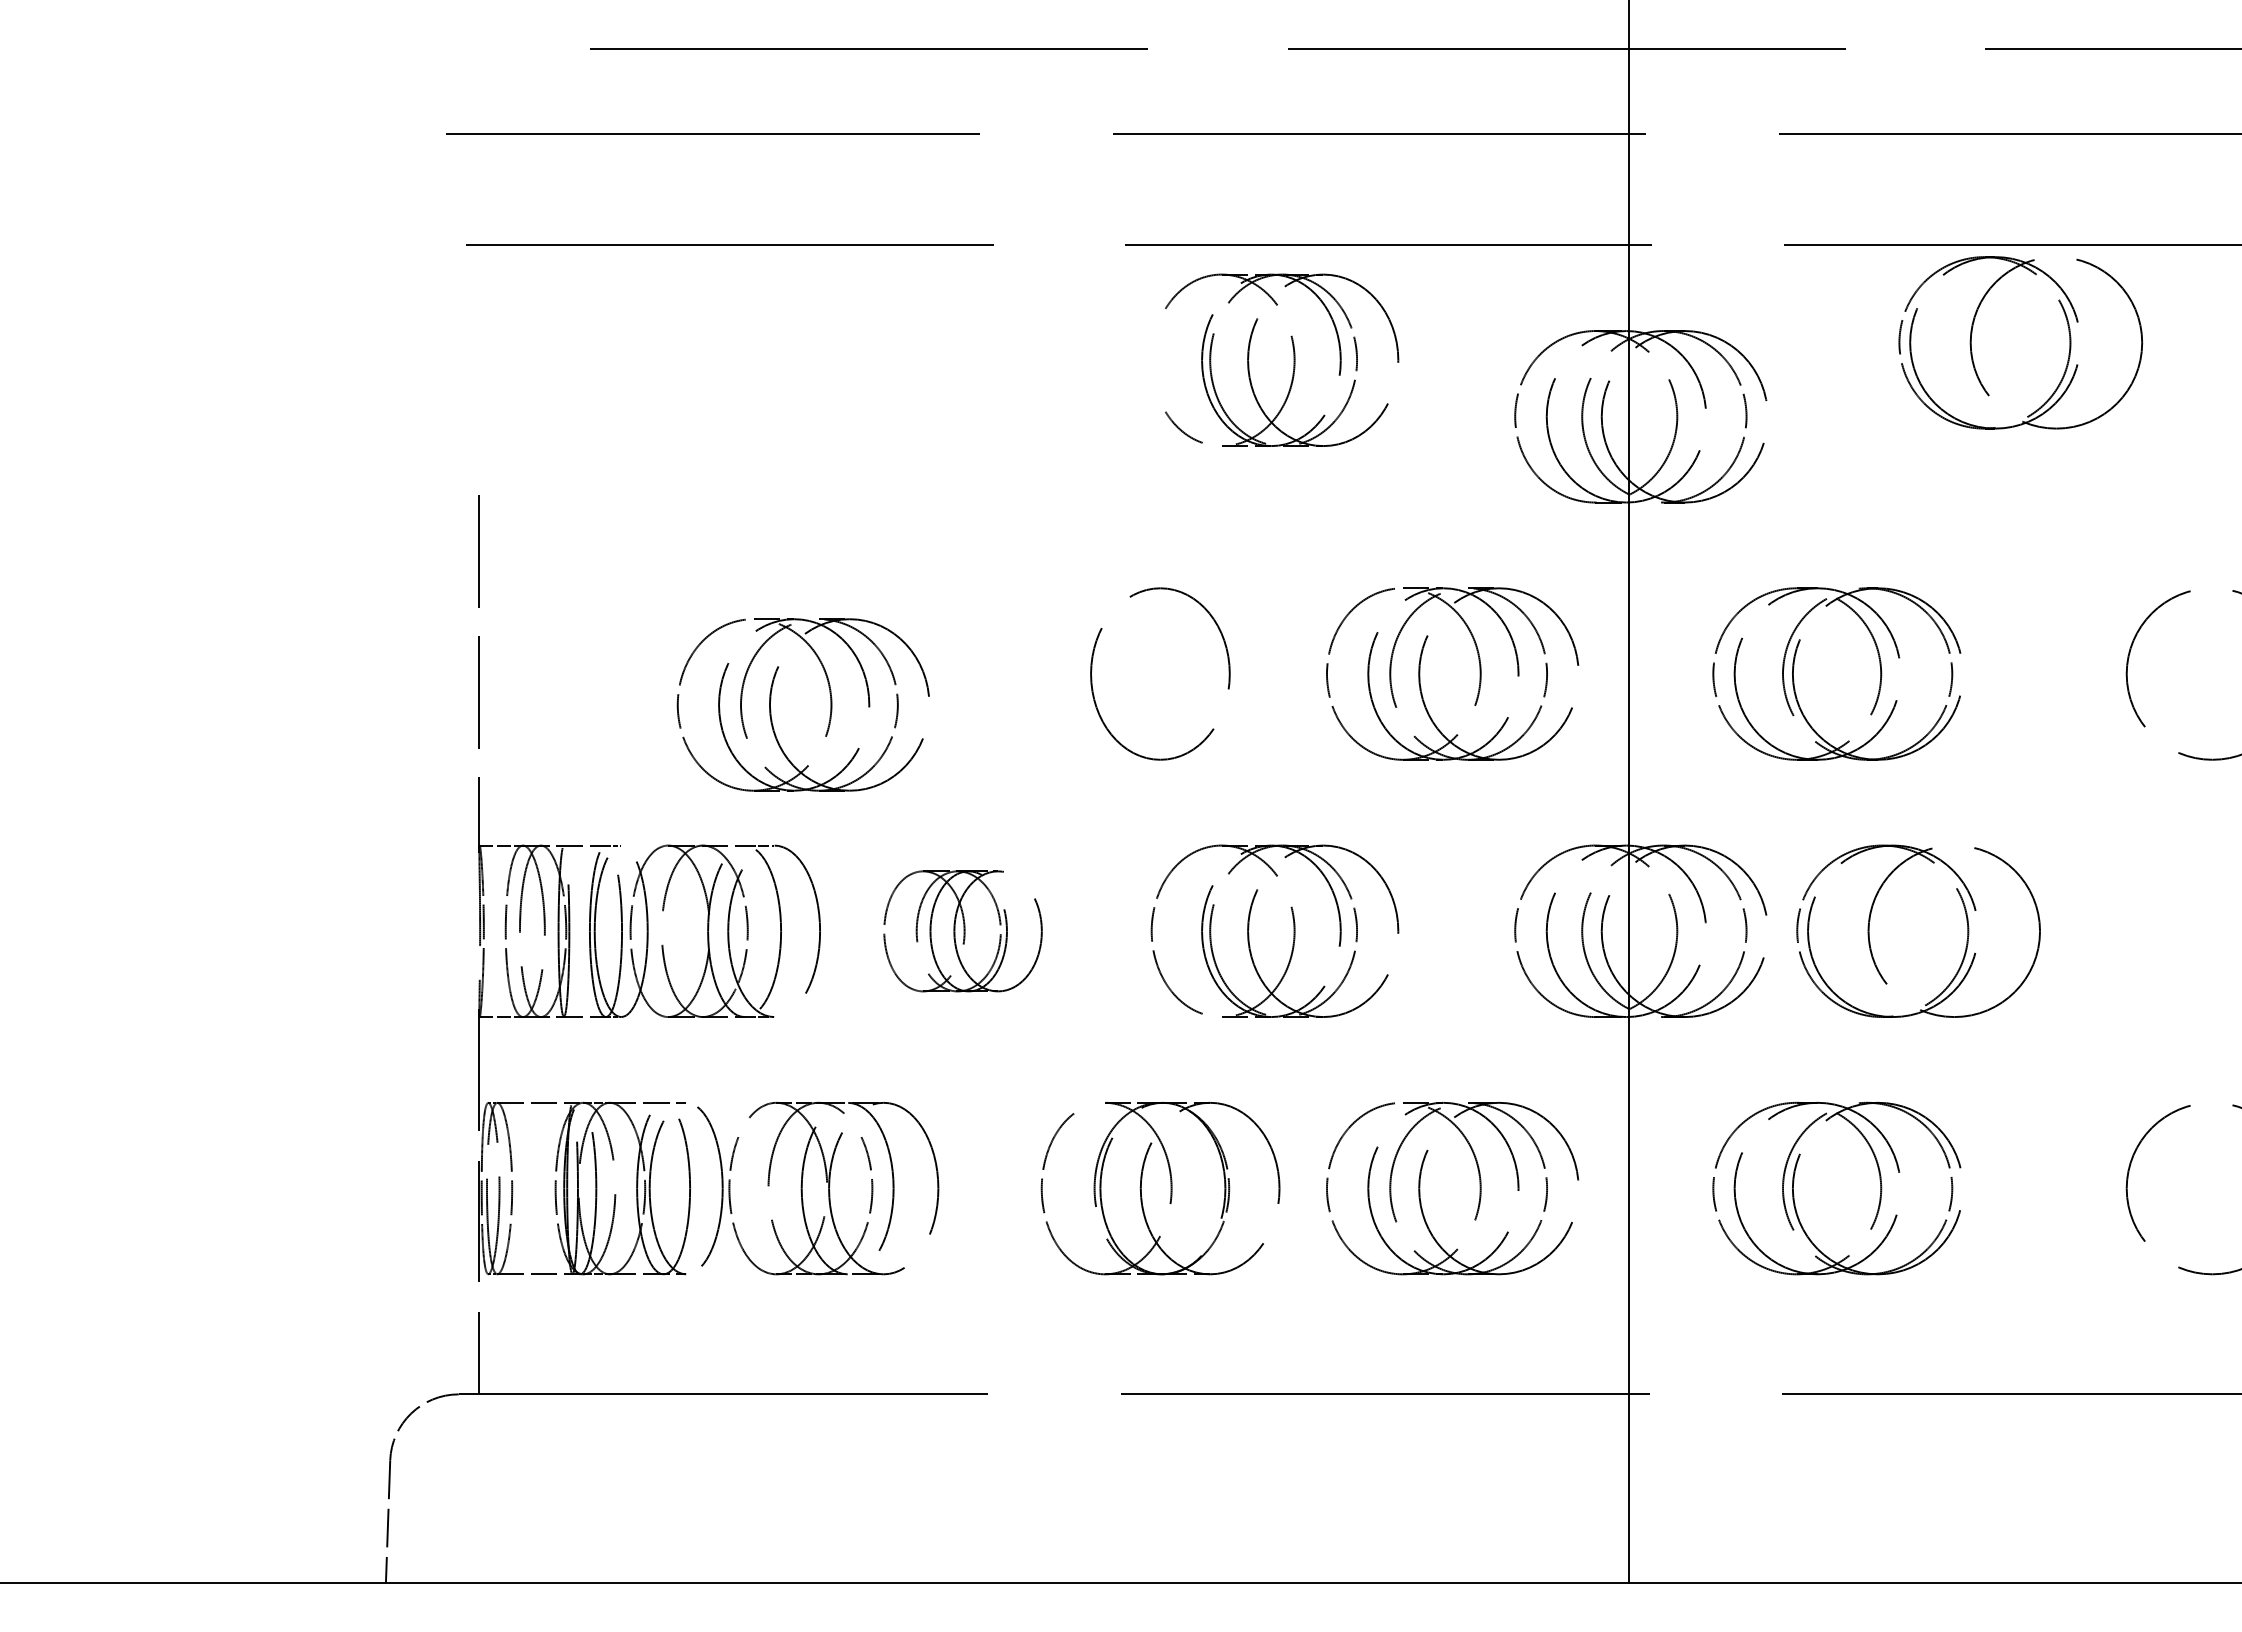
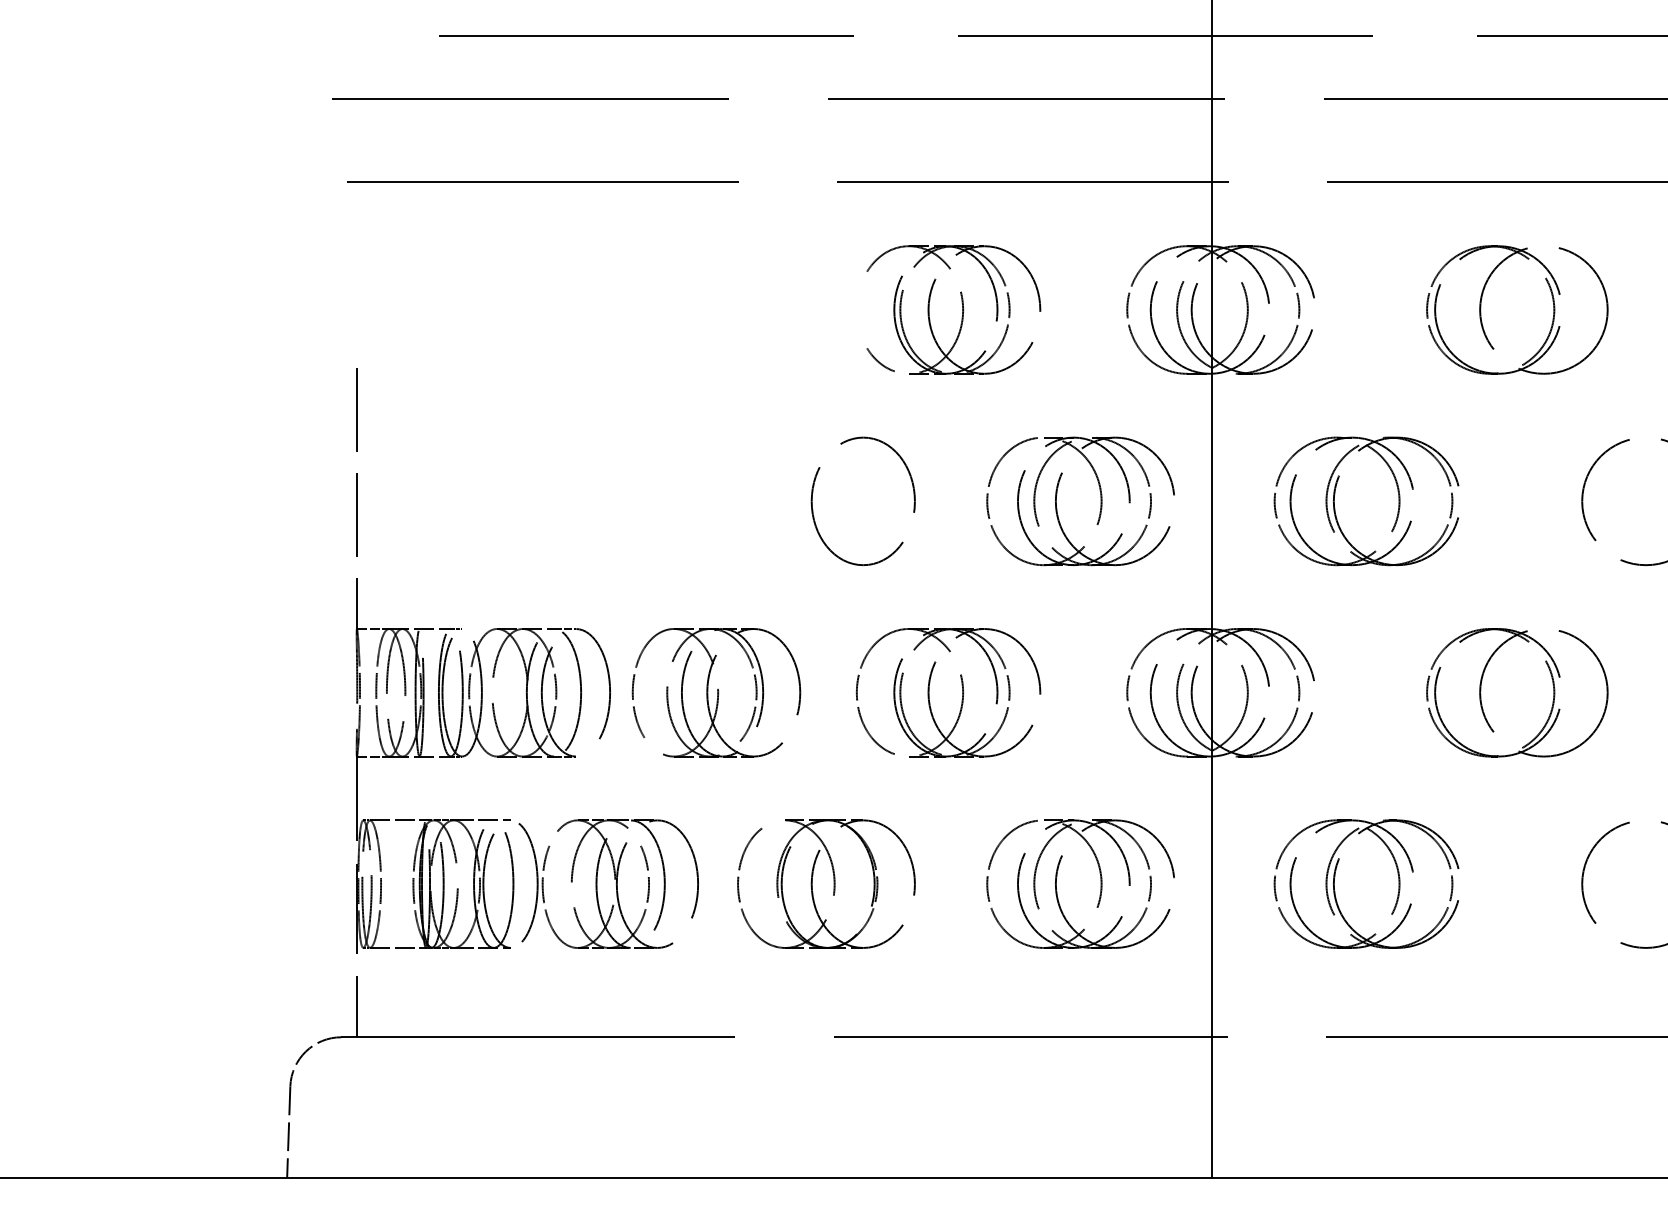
part: (2067, 331) -> (1552, 301), moved
part: (1293, 359) -> (962, 309), moved
part: (829, 705) -> (617, 524), removed
part: (1965, 920) -> (1552, 684), moved
part: (963, 930) -> (716, 692), size x1.43
part: (1170, 1187) -> (833, 883), moved

